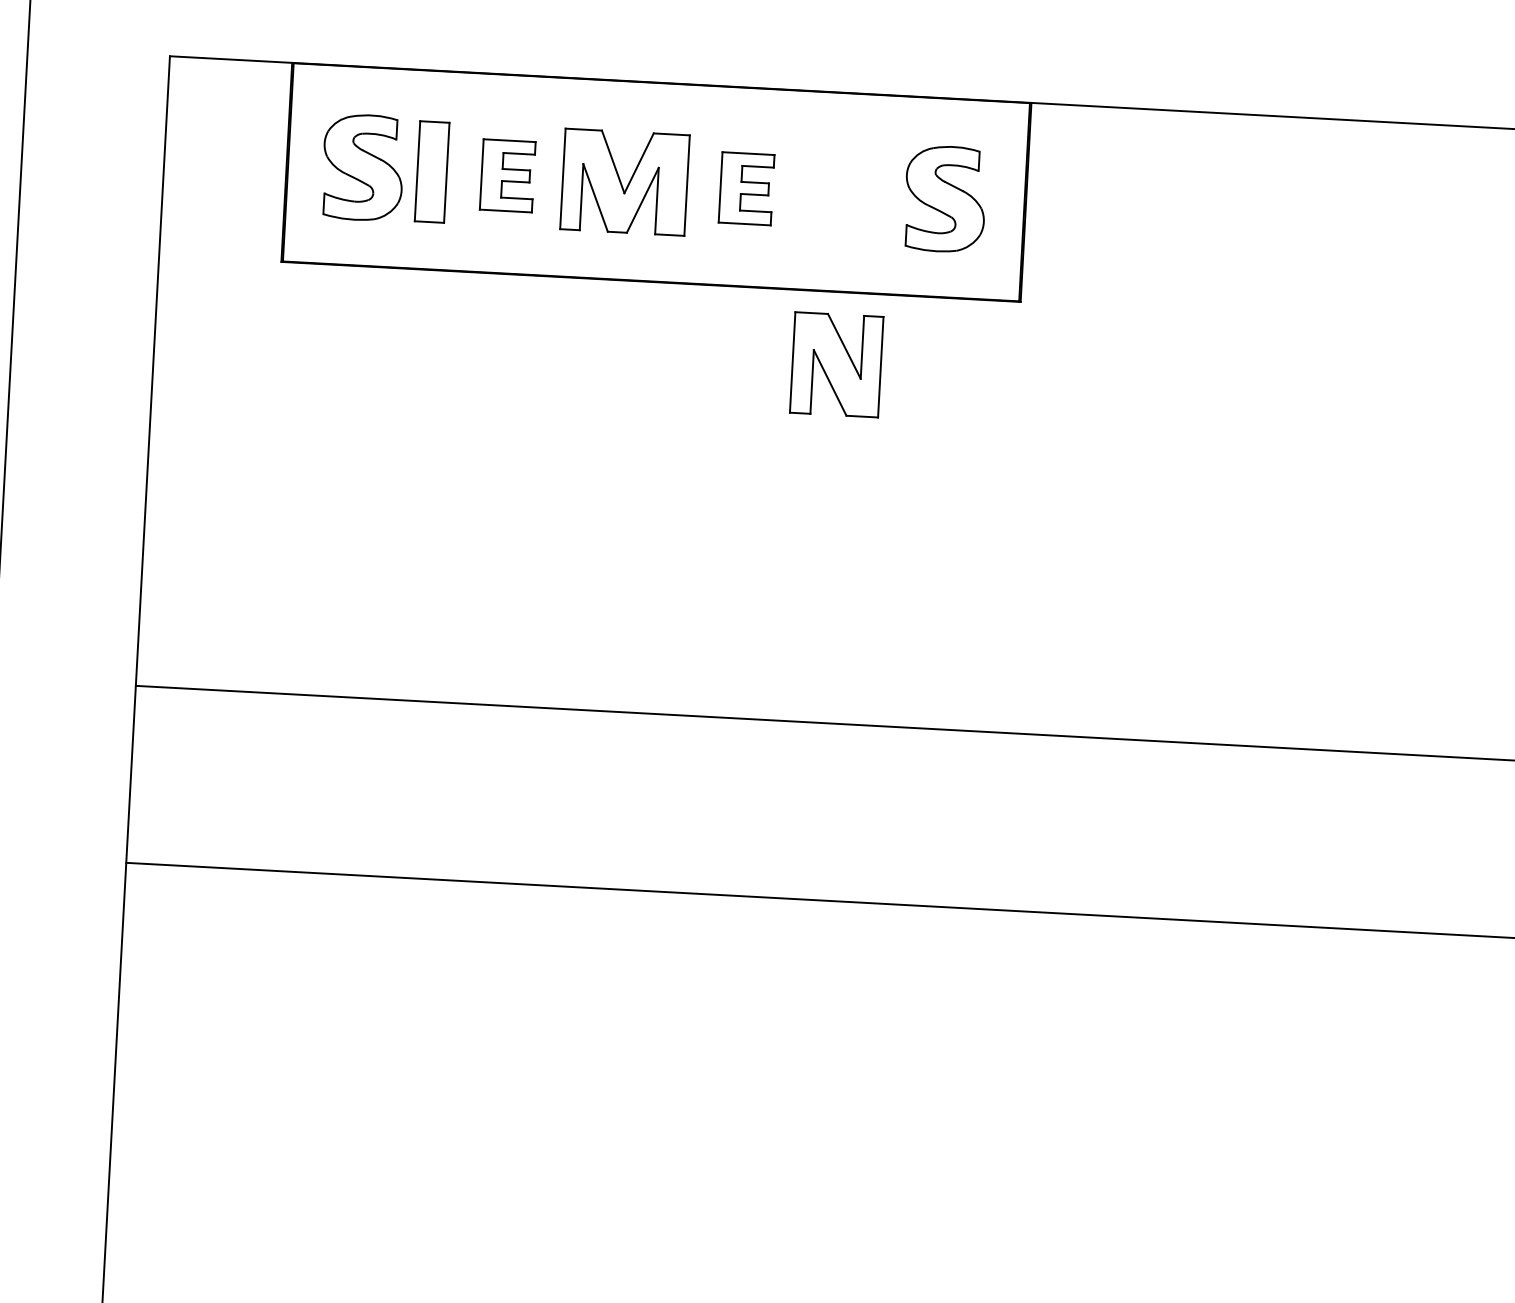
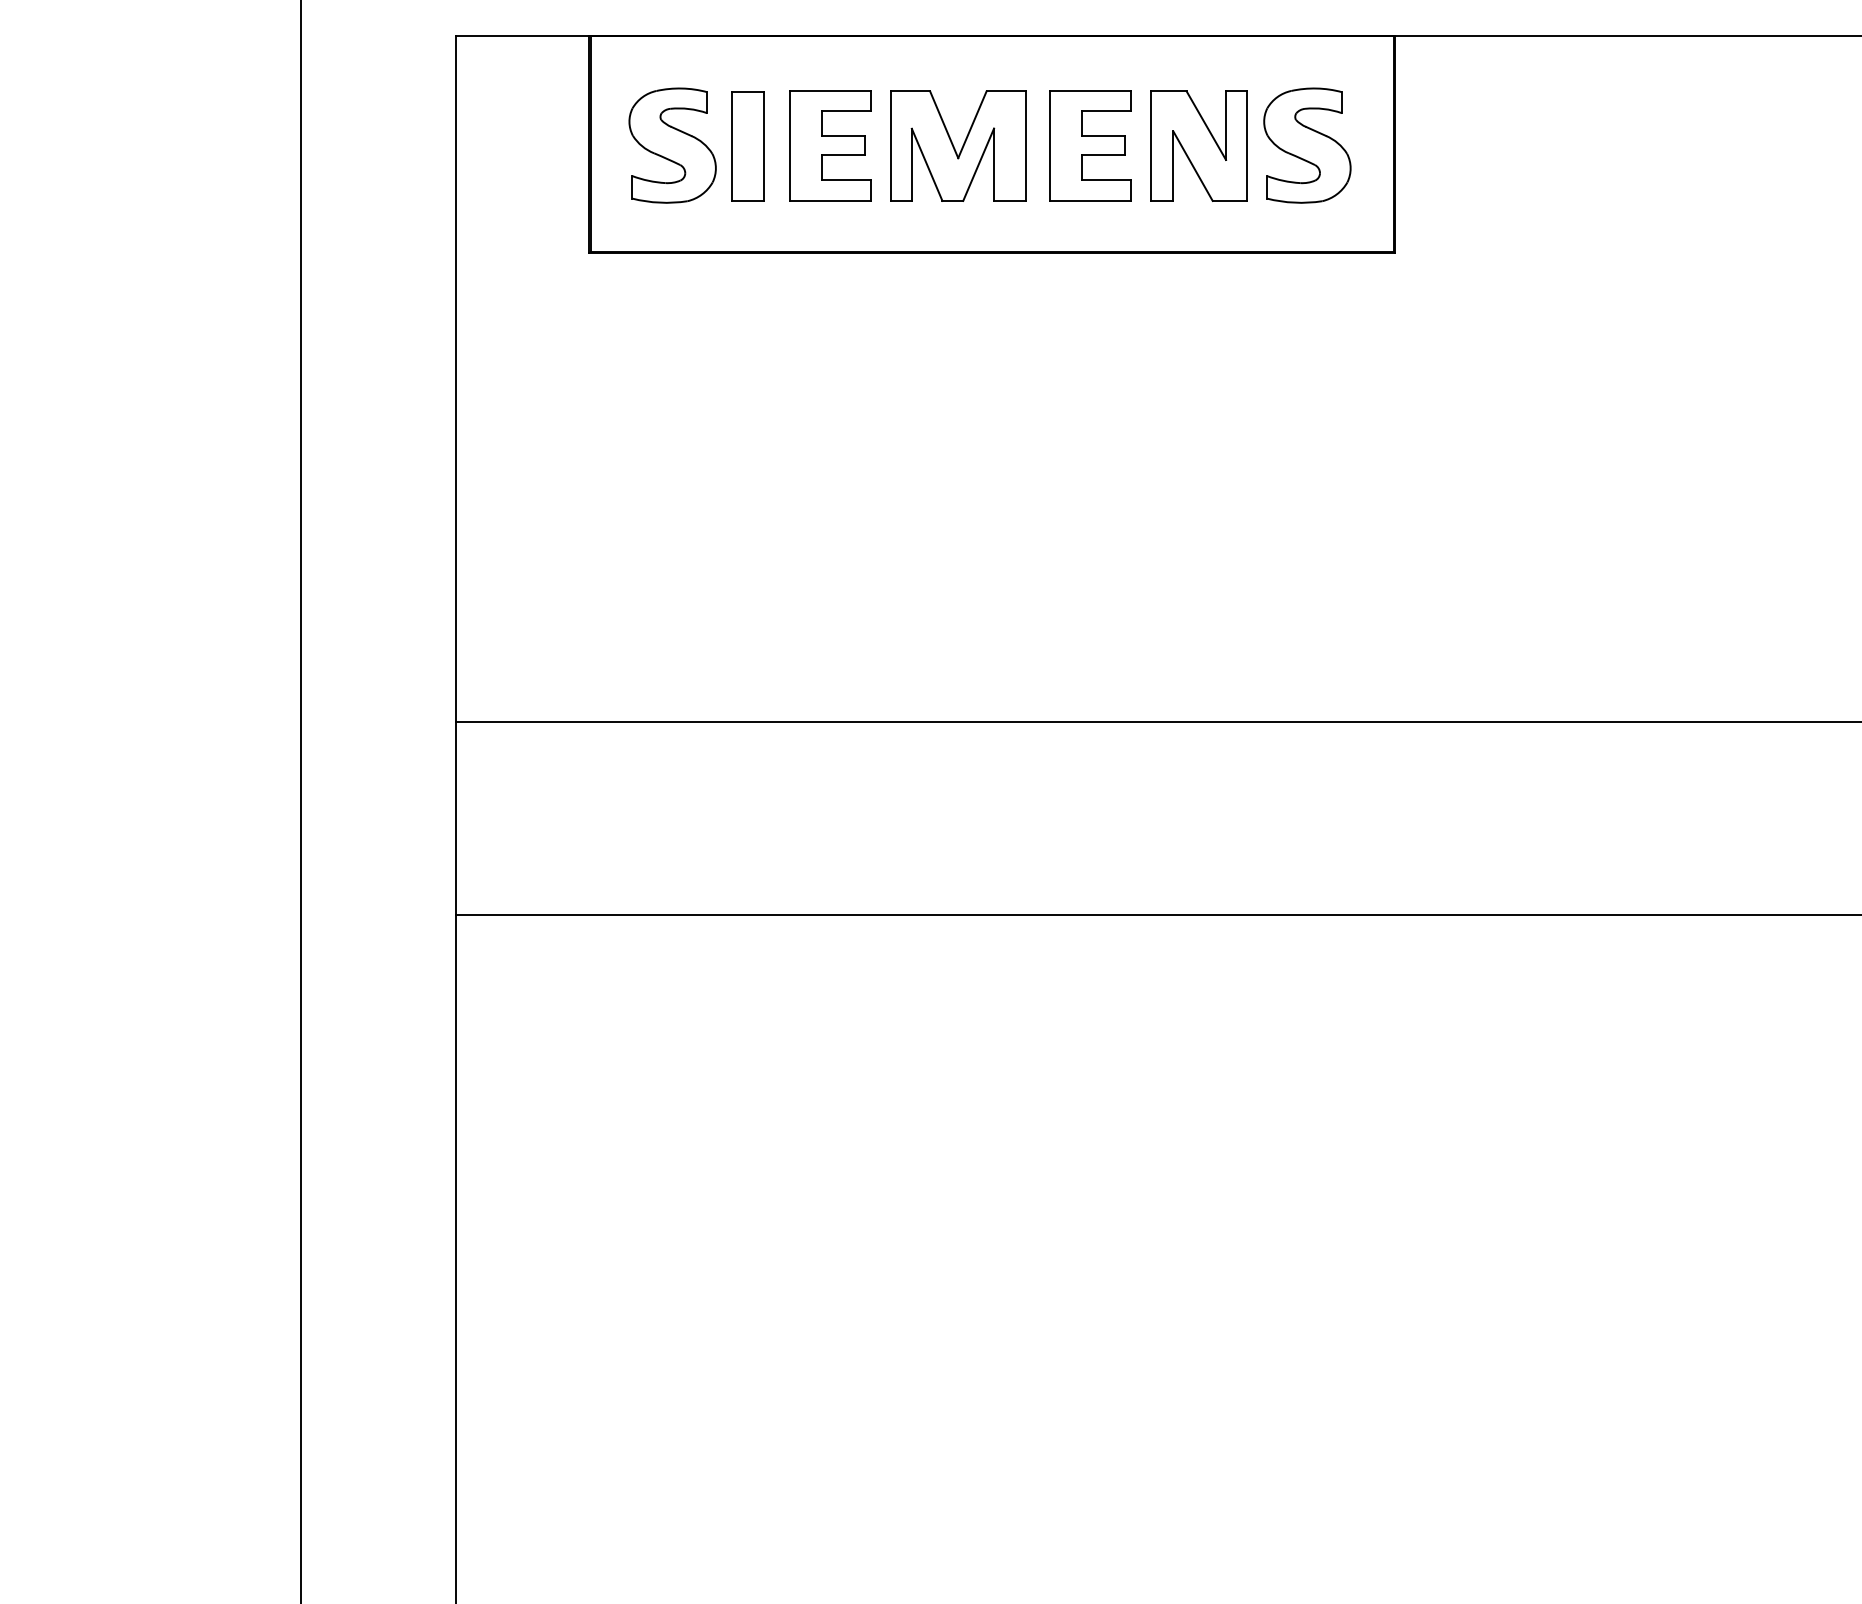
part: (507, 175) -> (830, 145), size x1.43
part: (746, 188) -> (1090, 145), size x1.43
part: (836, 364) -> (1198, 145), moved

